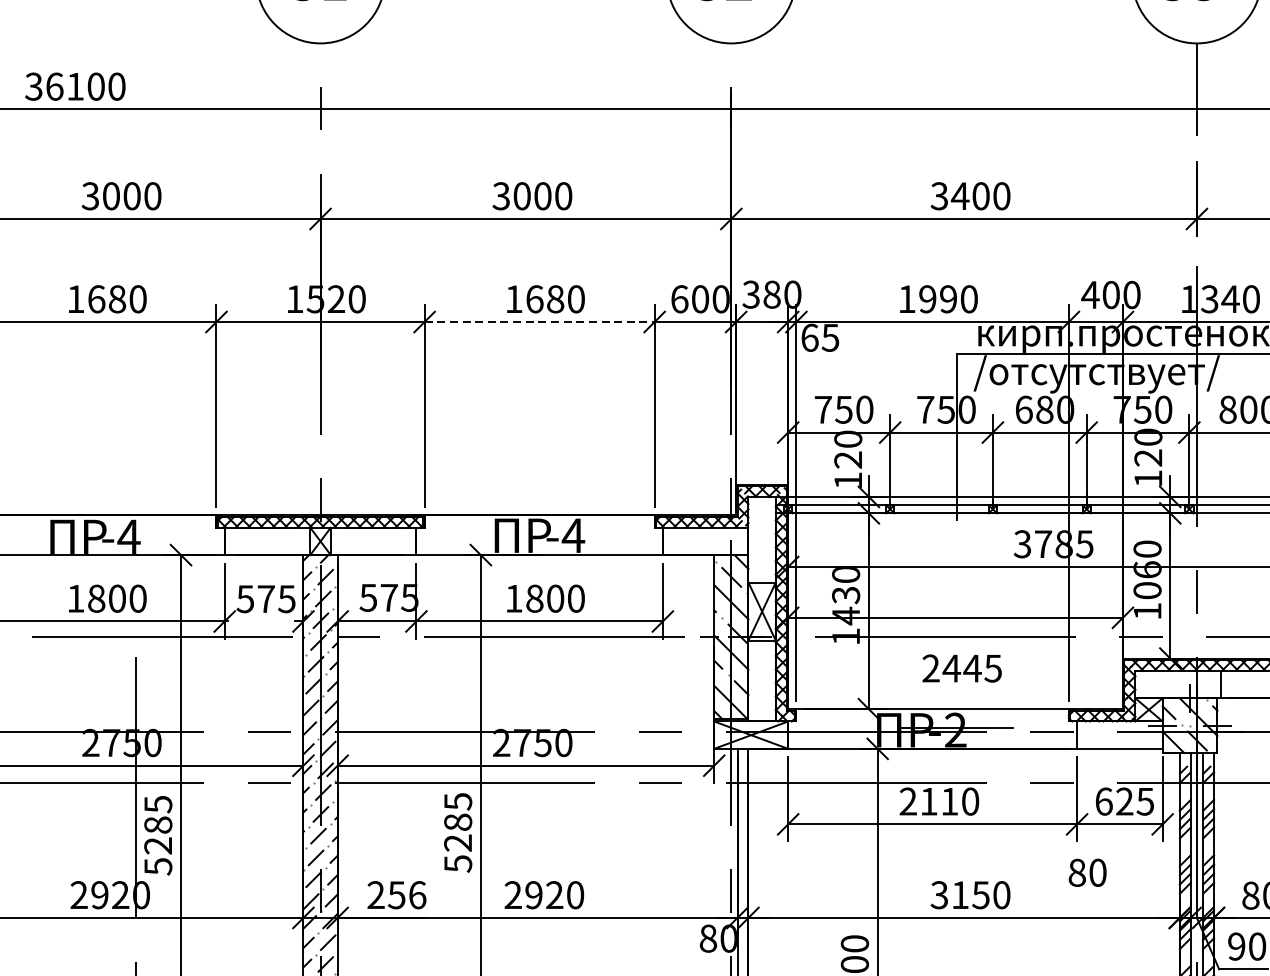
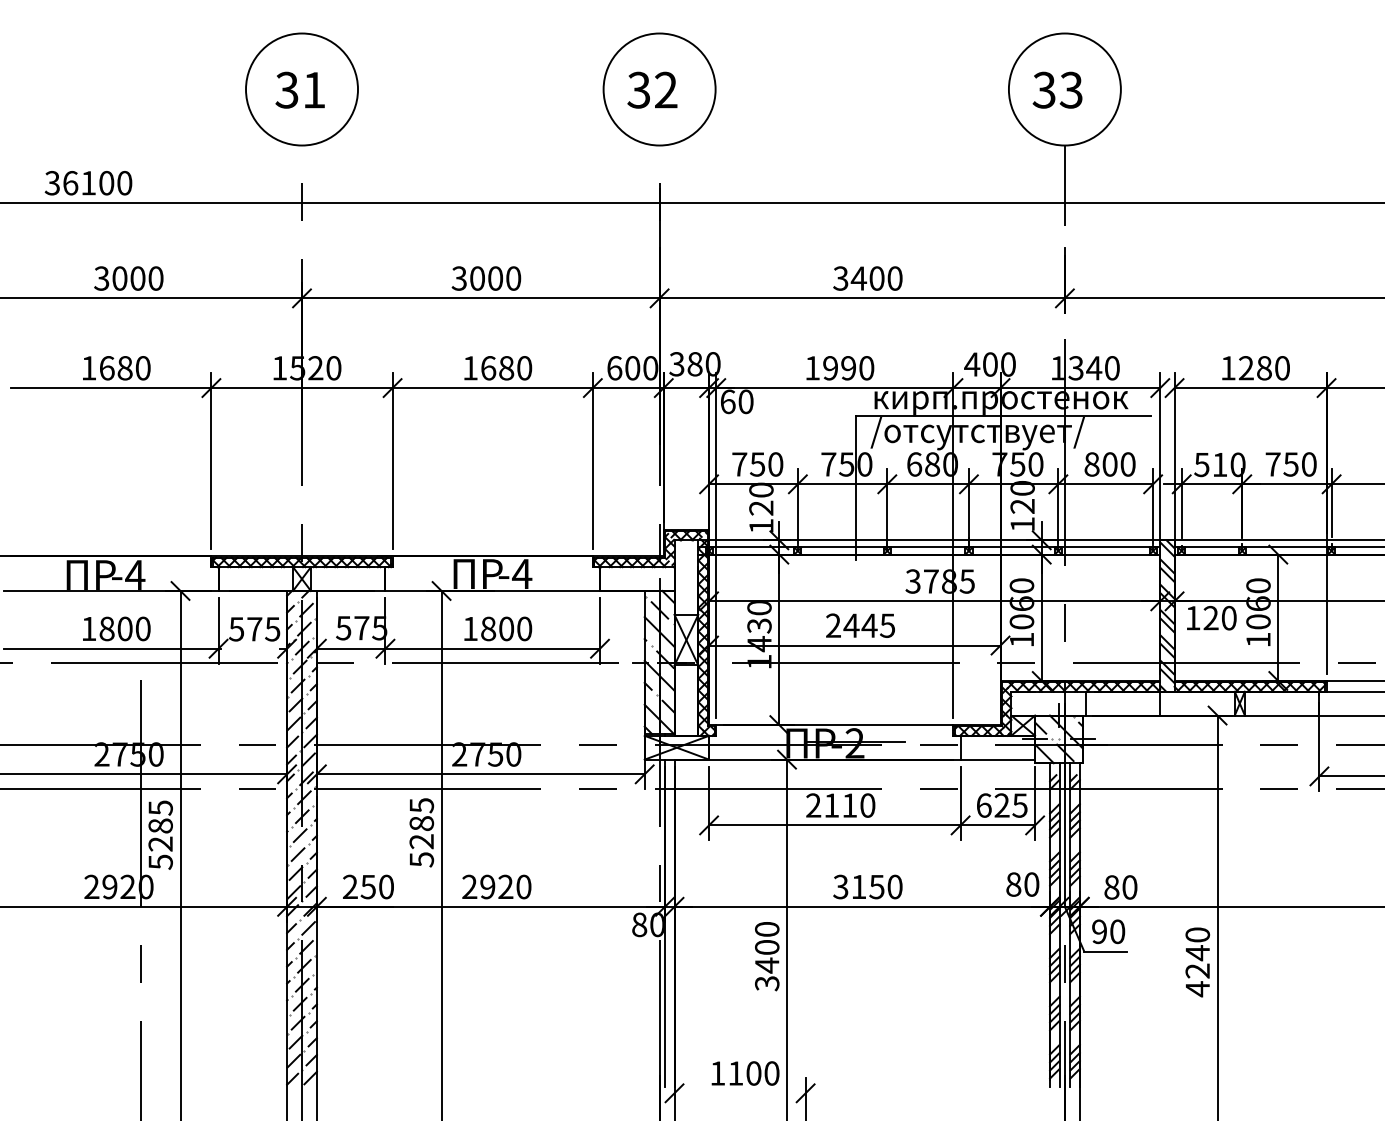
line: (540, 322) -> (493, 388), dashed -> solid
text: (830, 337) -> (745, 401), 65 -> 60
text: (962, 668) -> (860, 625), moved
text: (1087, 872) -> (1022, 884), moved
text: (417, 894) -> (386, 886), 256 -> 250

